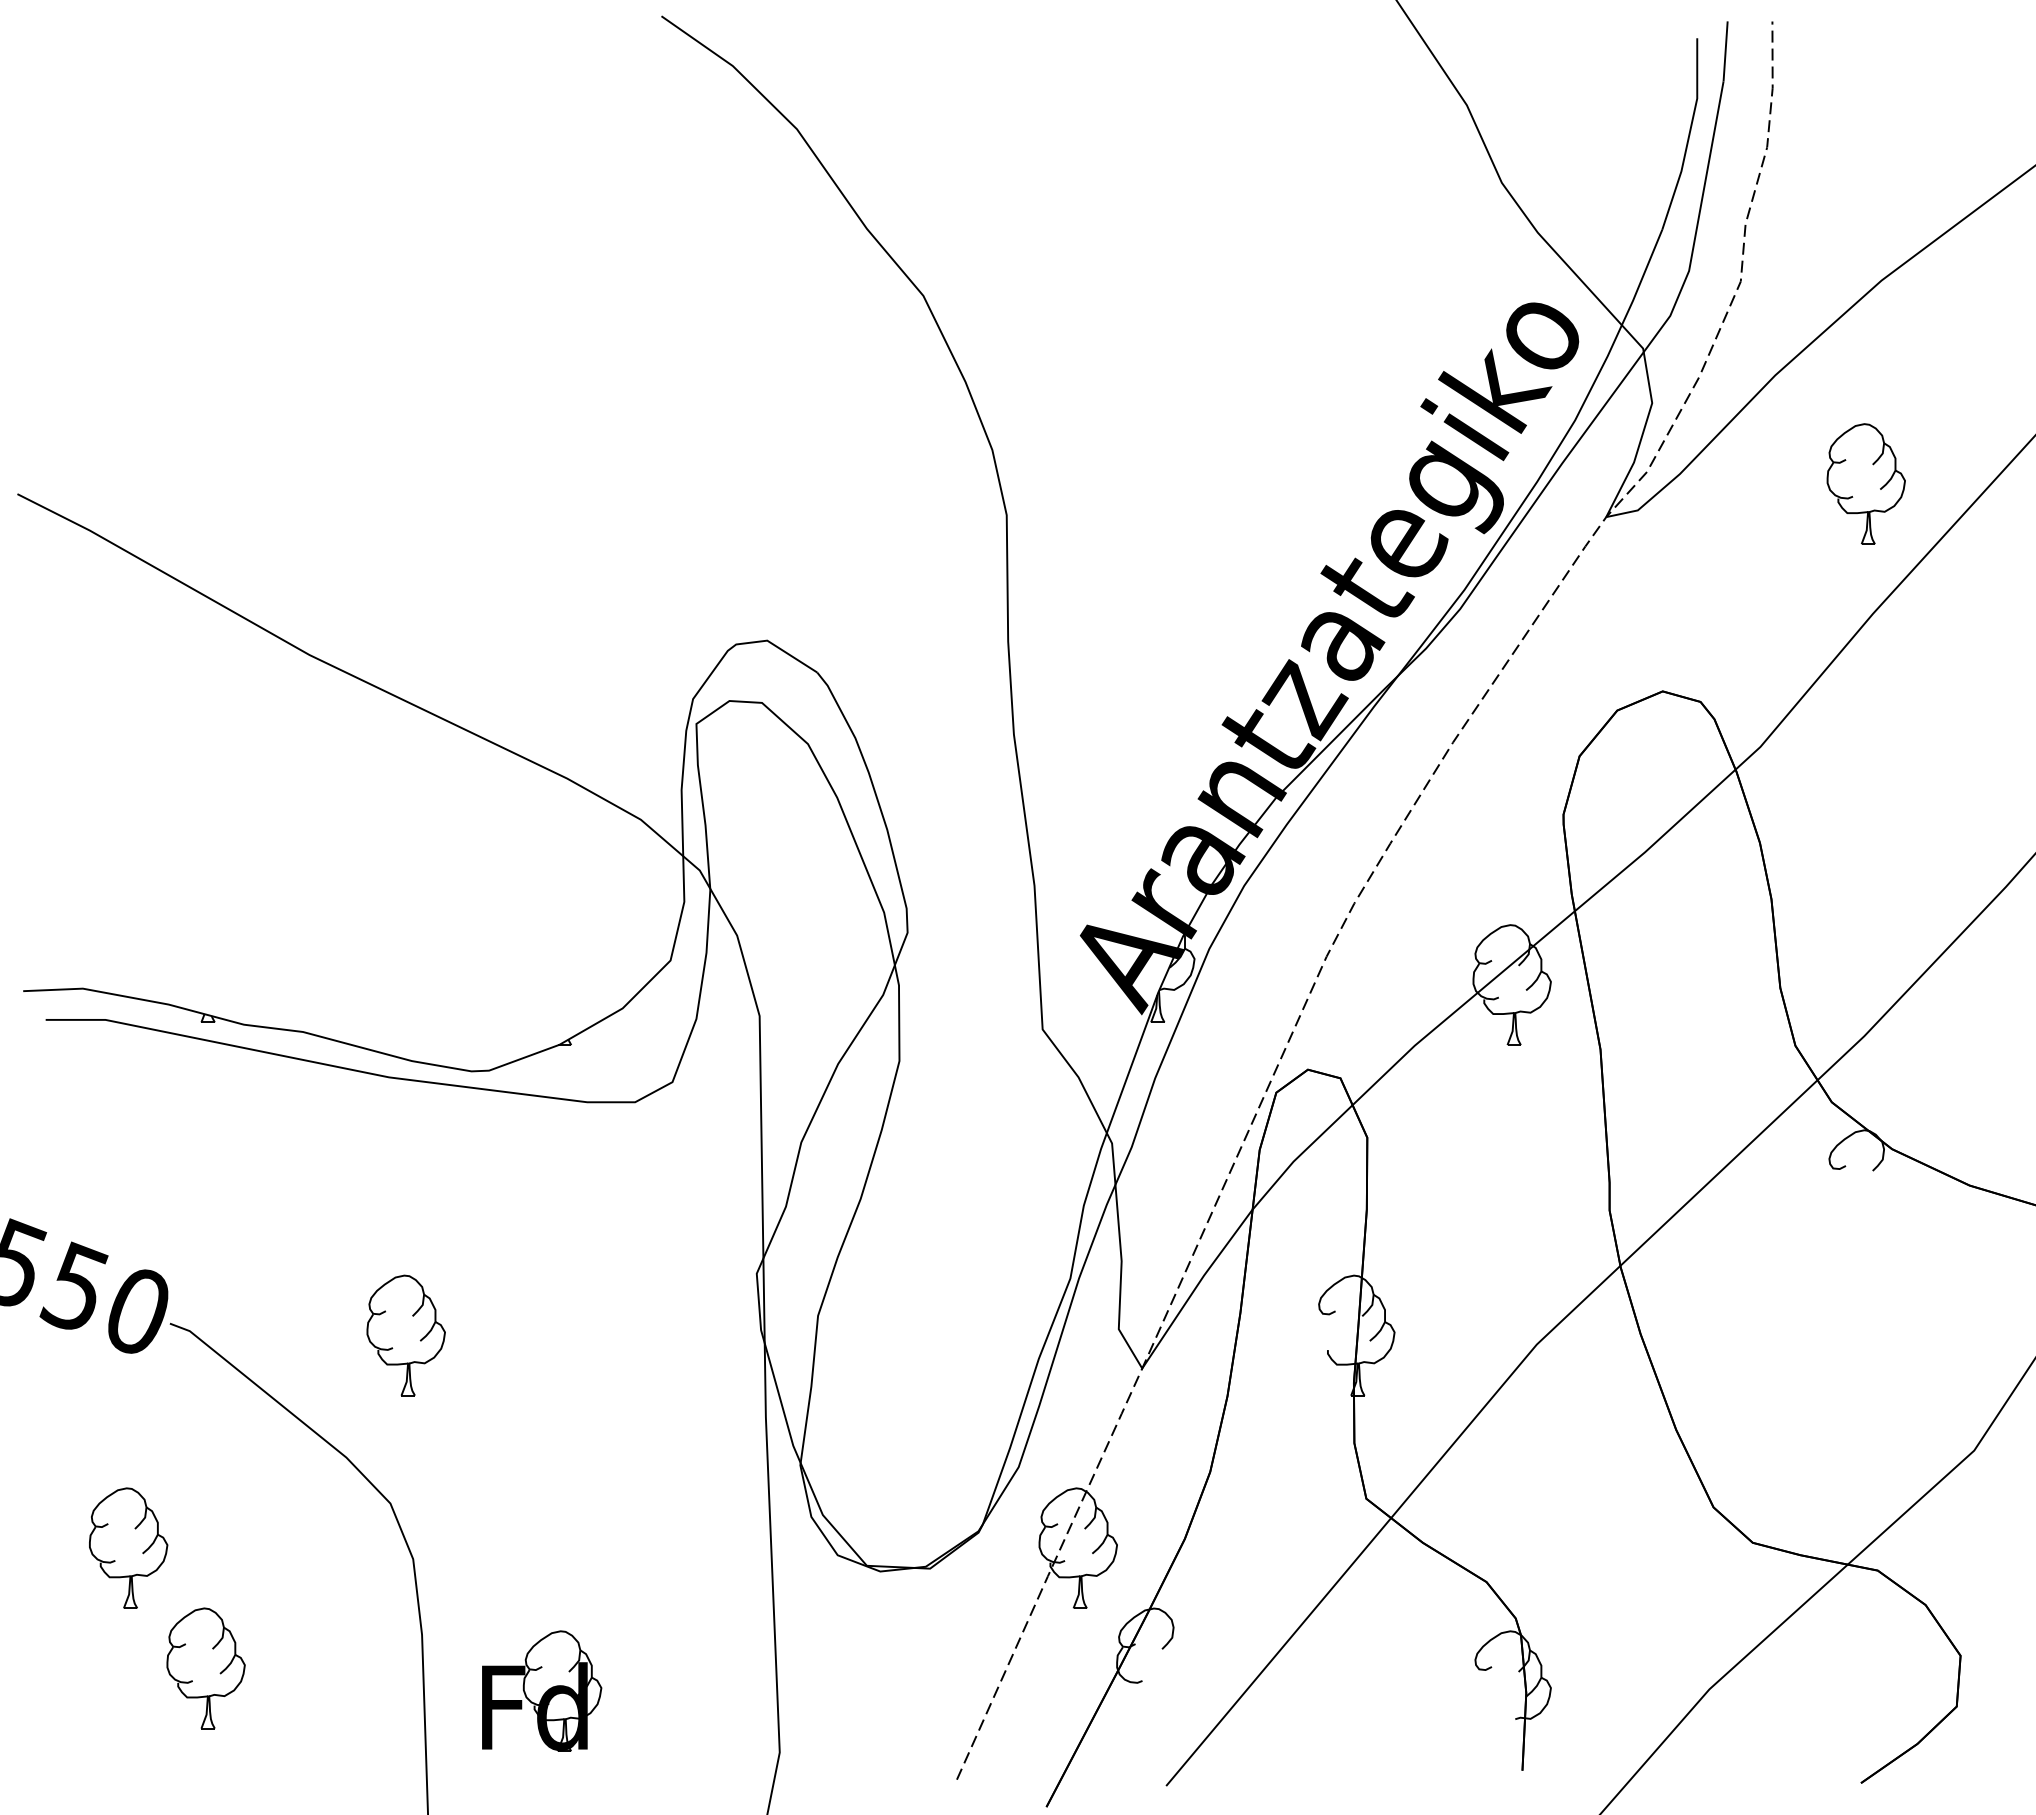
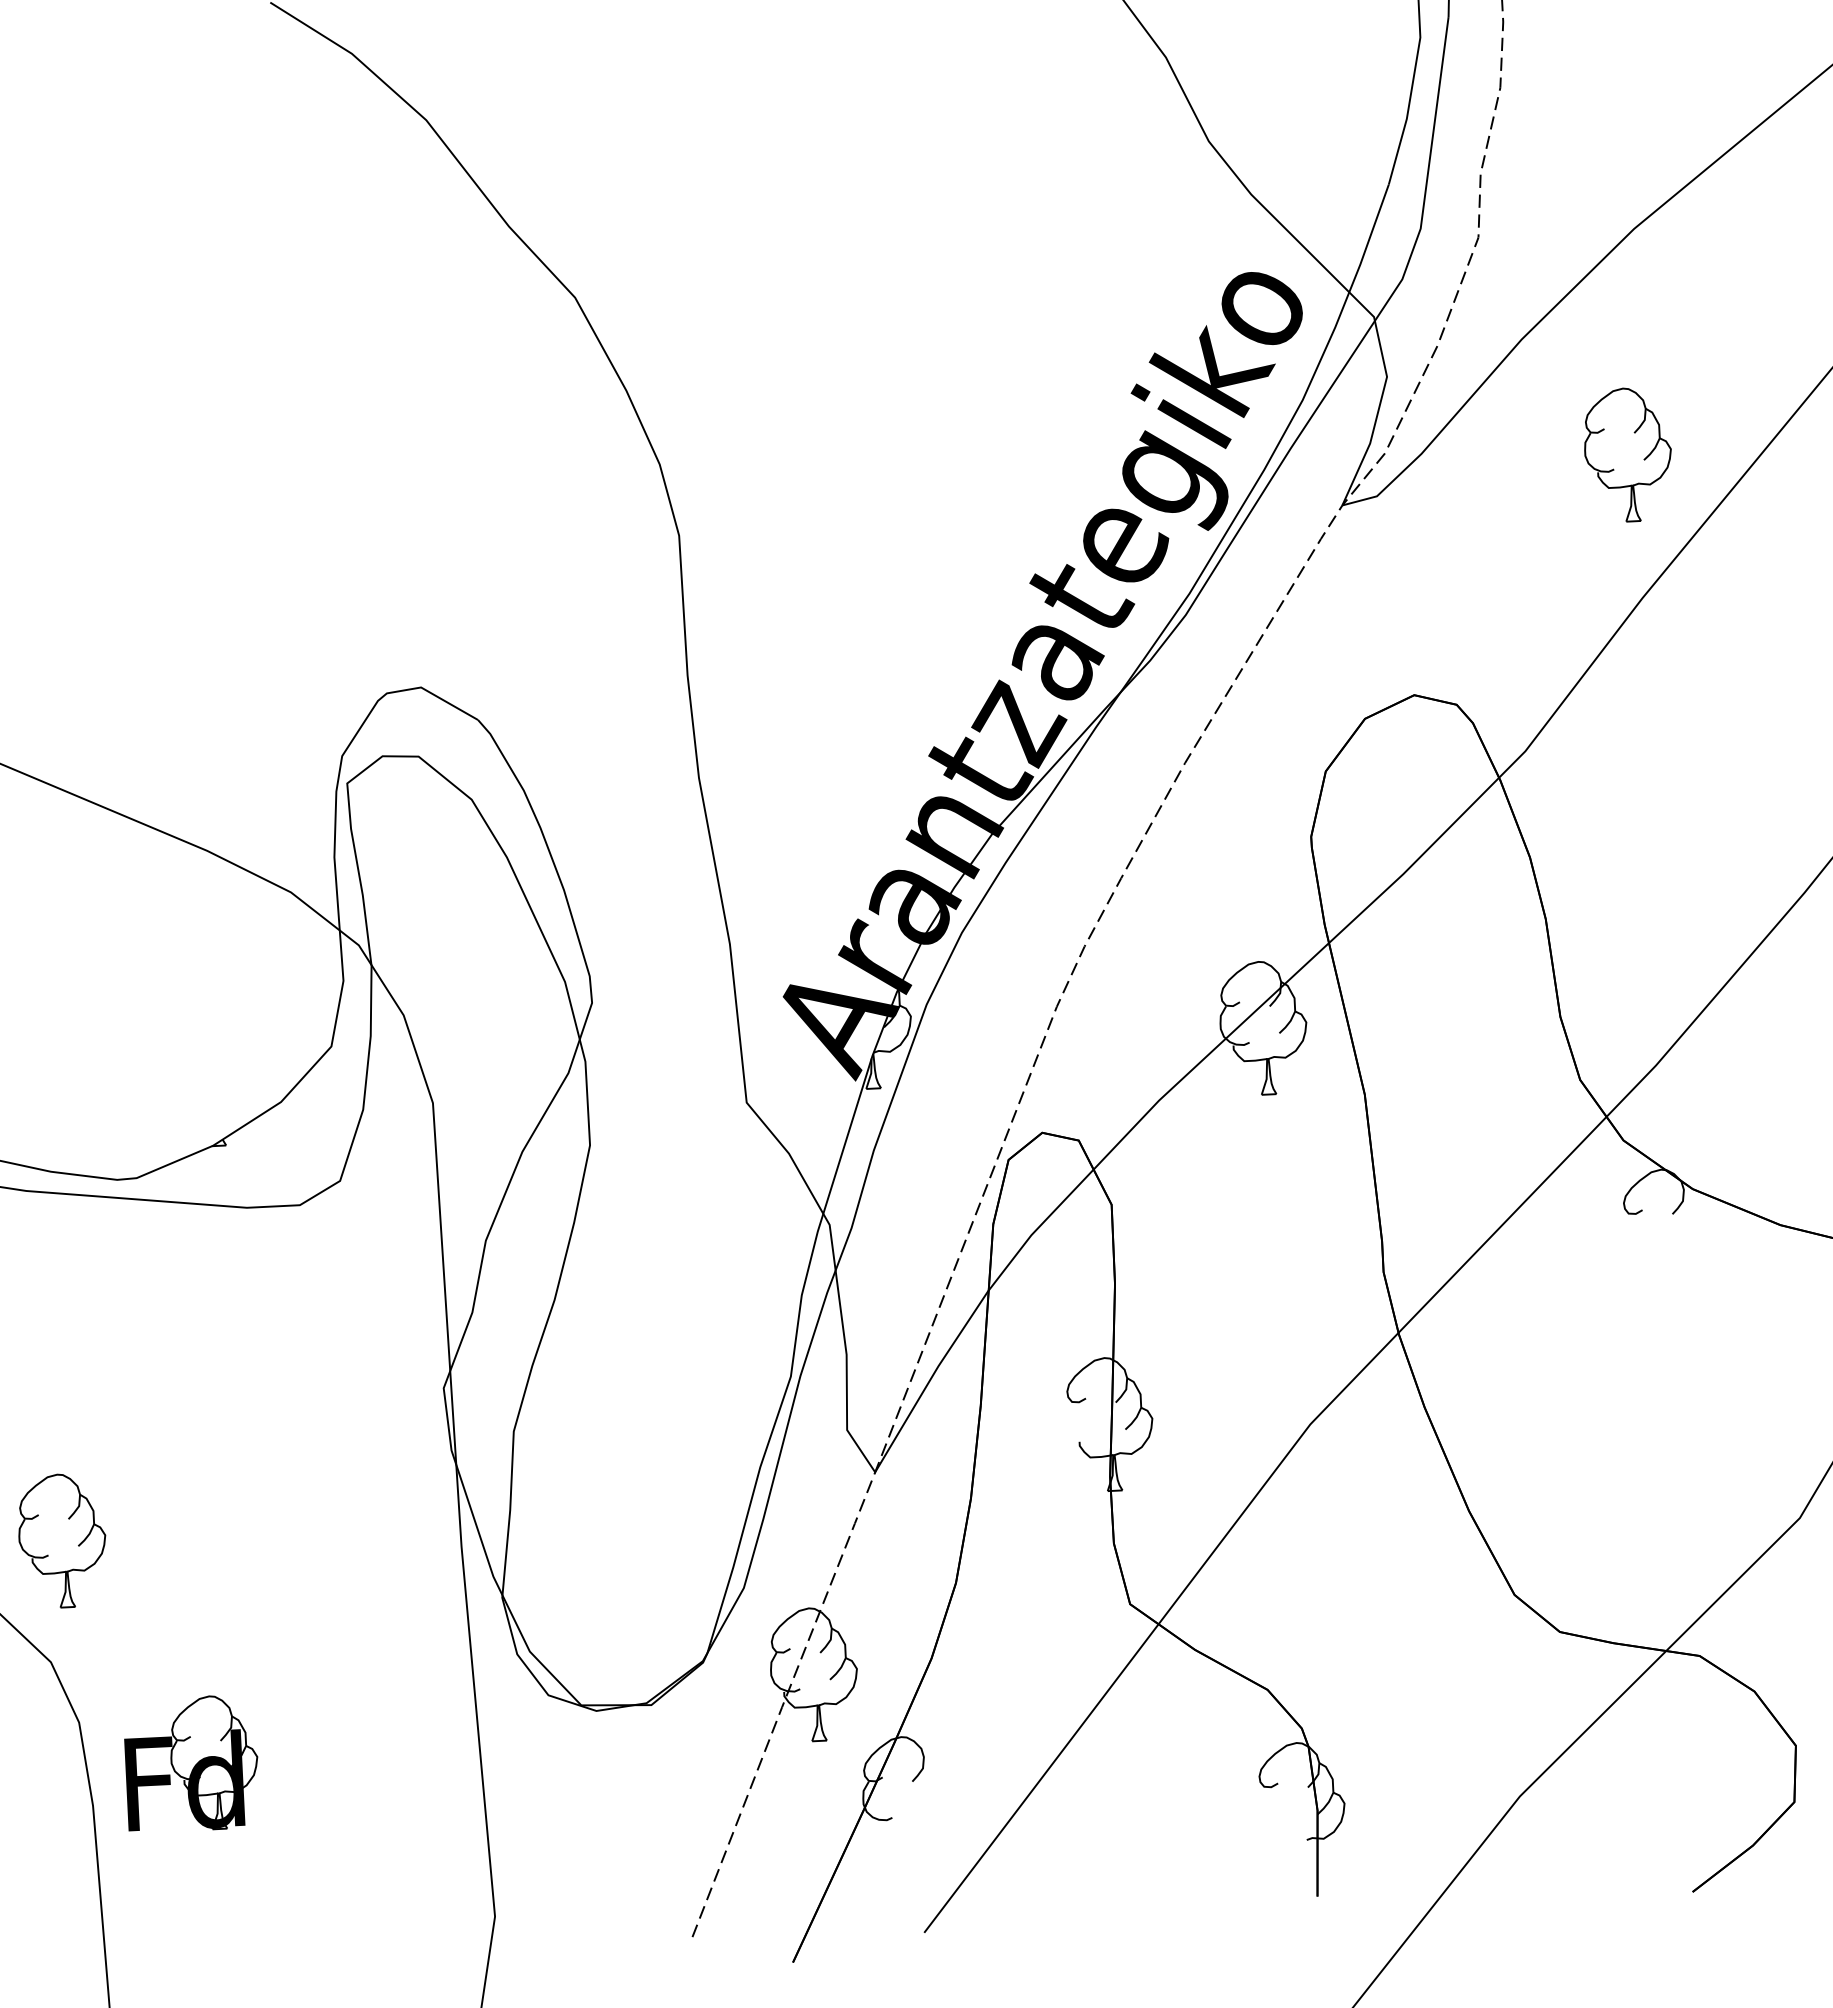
part: (405, 1335) -> (61, 1540), moved
part: (542, 1690) -> (192, 1762), moved

